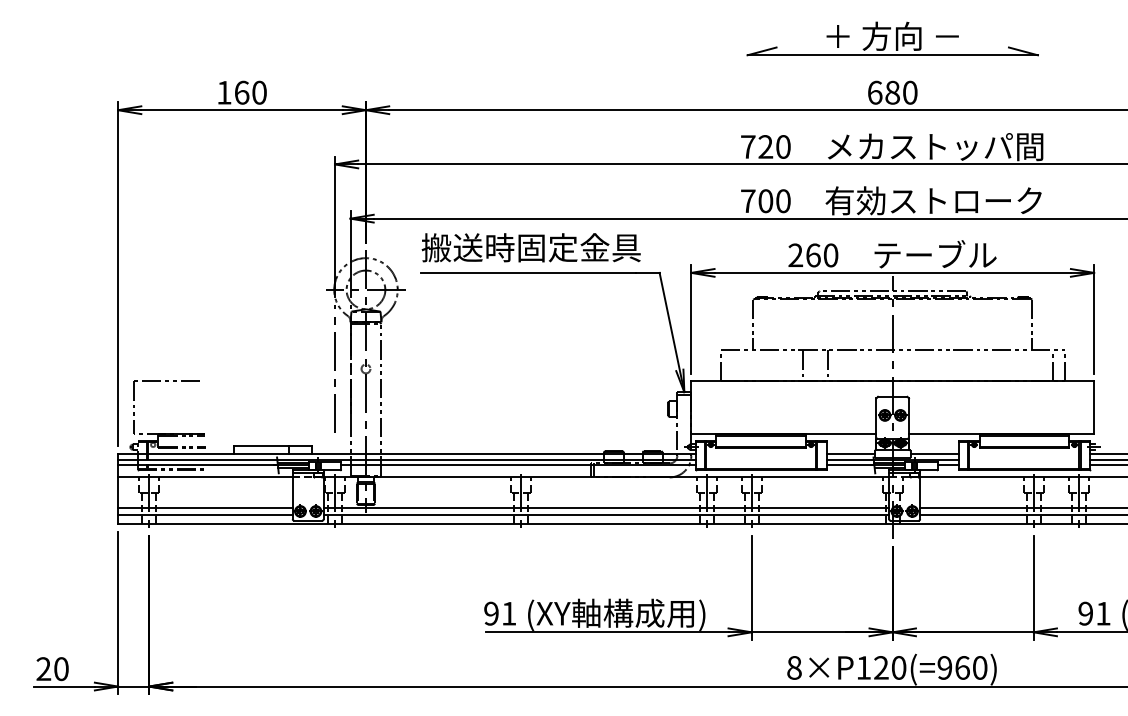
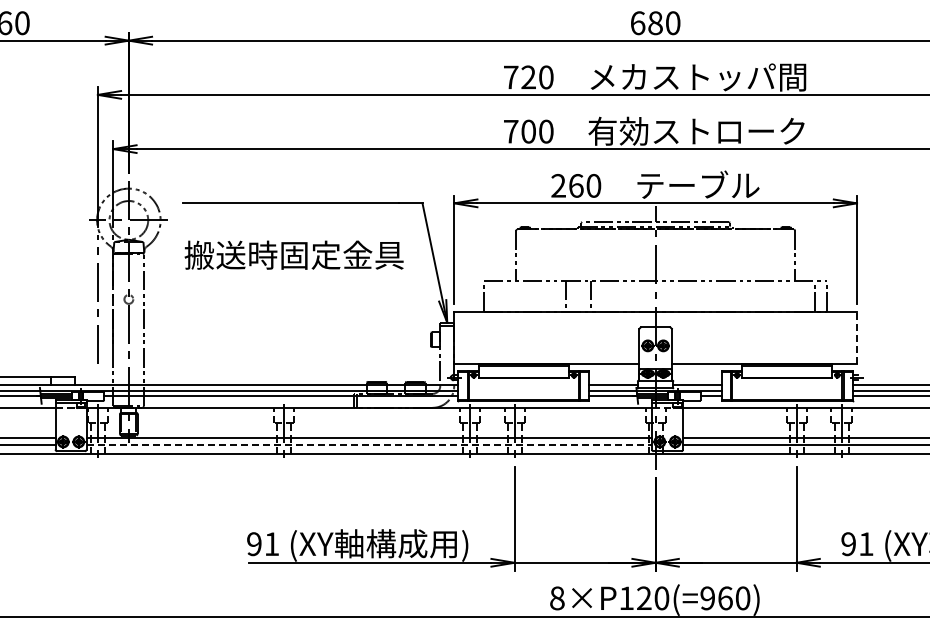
text: (530, 247) -> (293, 254), moved
line: (1094, 407) -> (857, 337), solid -> dashed
line: (606, 514) -> (369, 444), solid -> dashed

